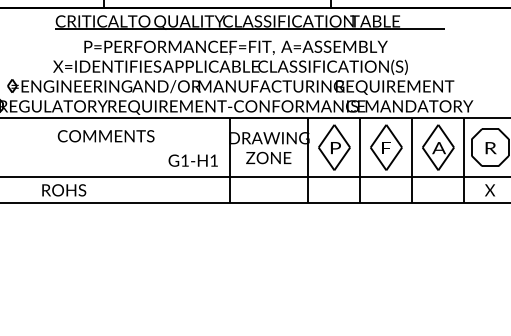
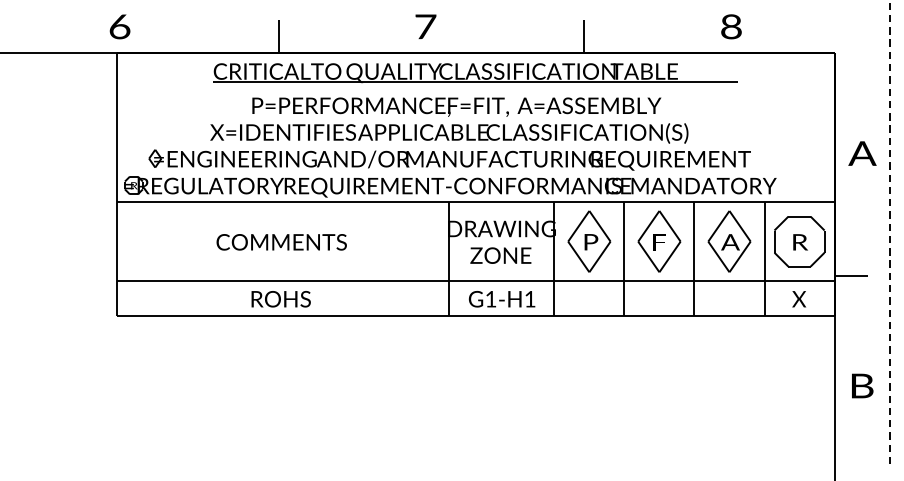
text: (106, 136) -> (281, 242), moved
text: (192, 160) -> (501, 299), moved
text: (63, 190) -> (280, 299), moved

